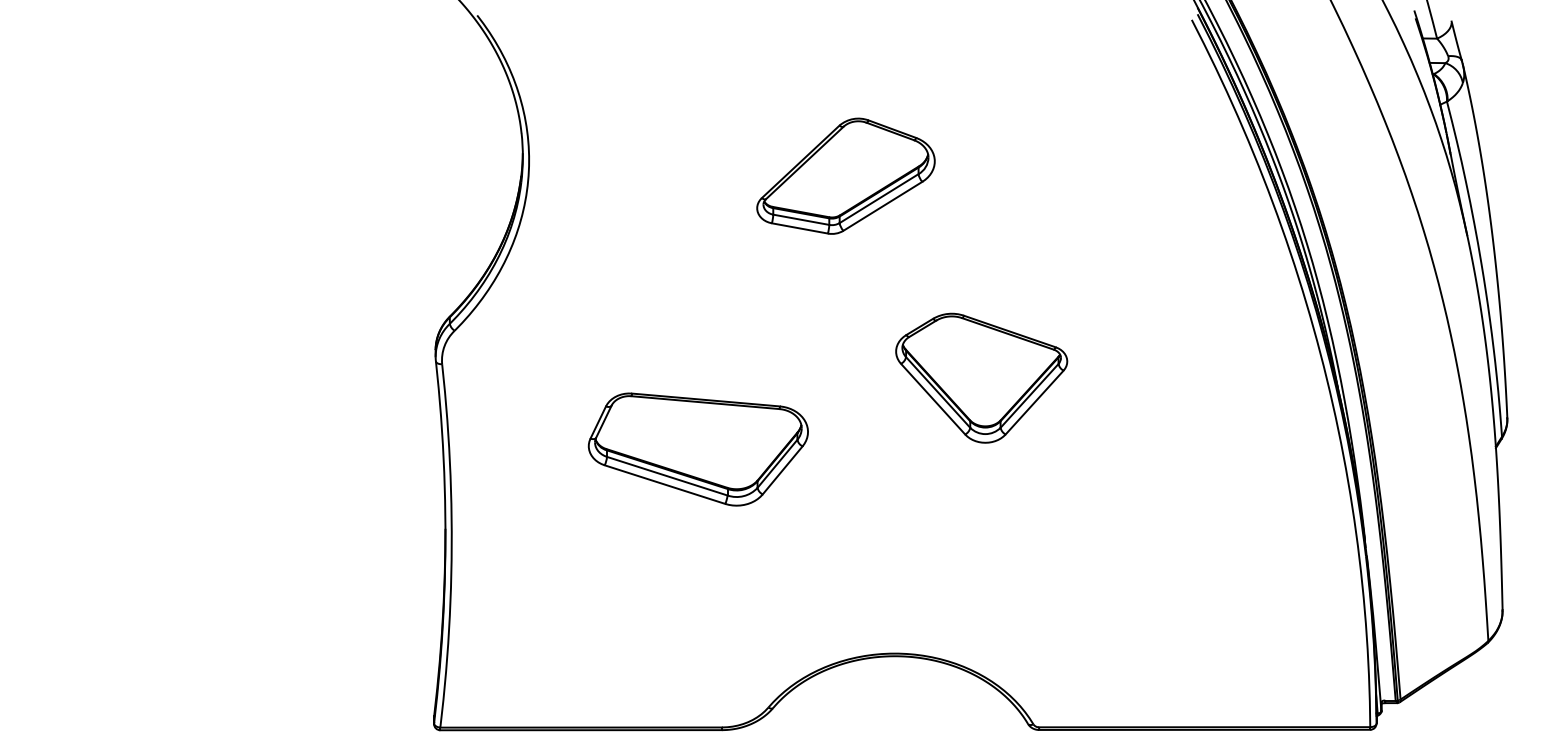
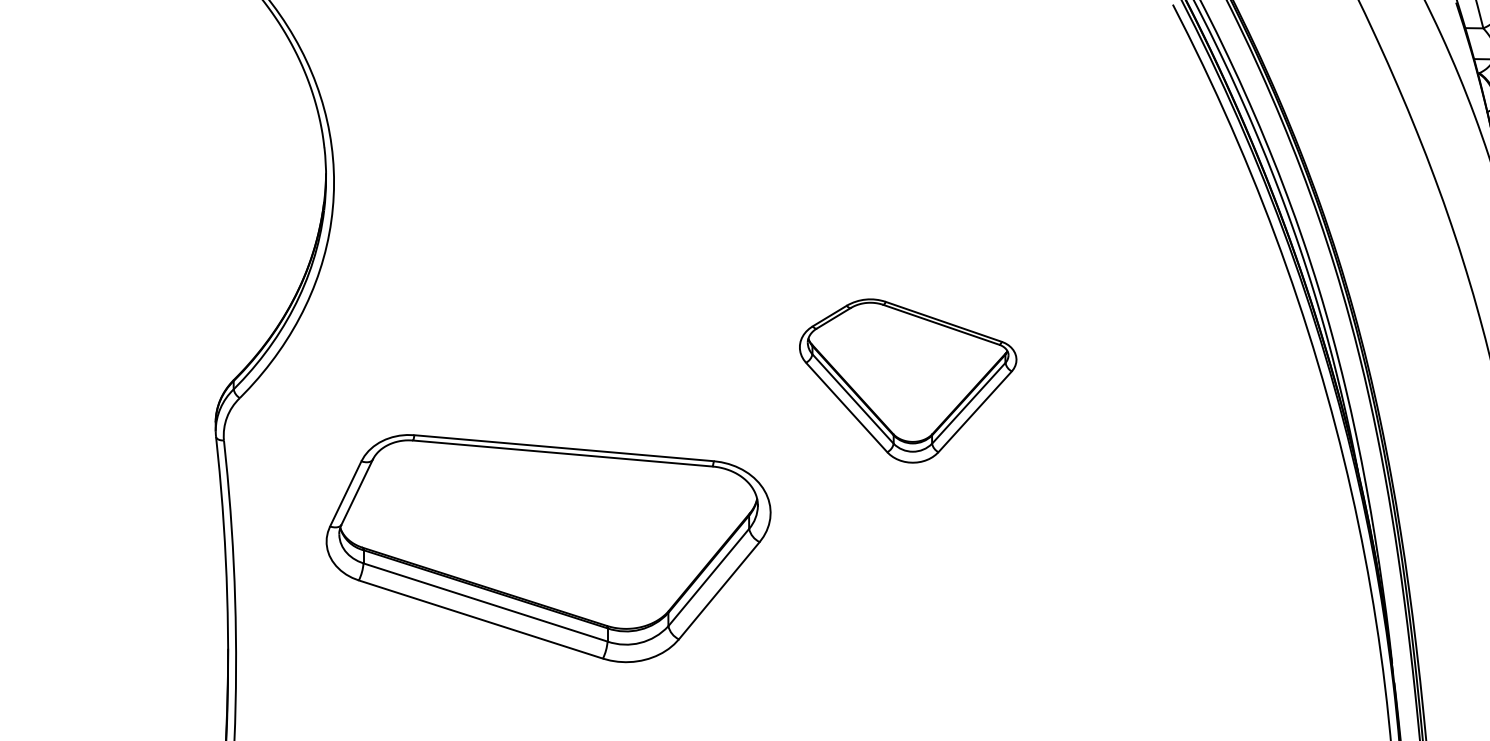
part: (845, 175) -> (734, 201), removed
part: (981, 377) -> (907, 380), moved
part: (697, 449) -> (547, 548), size x1.6

